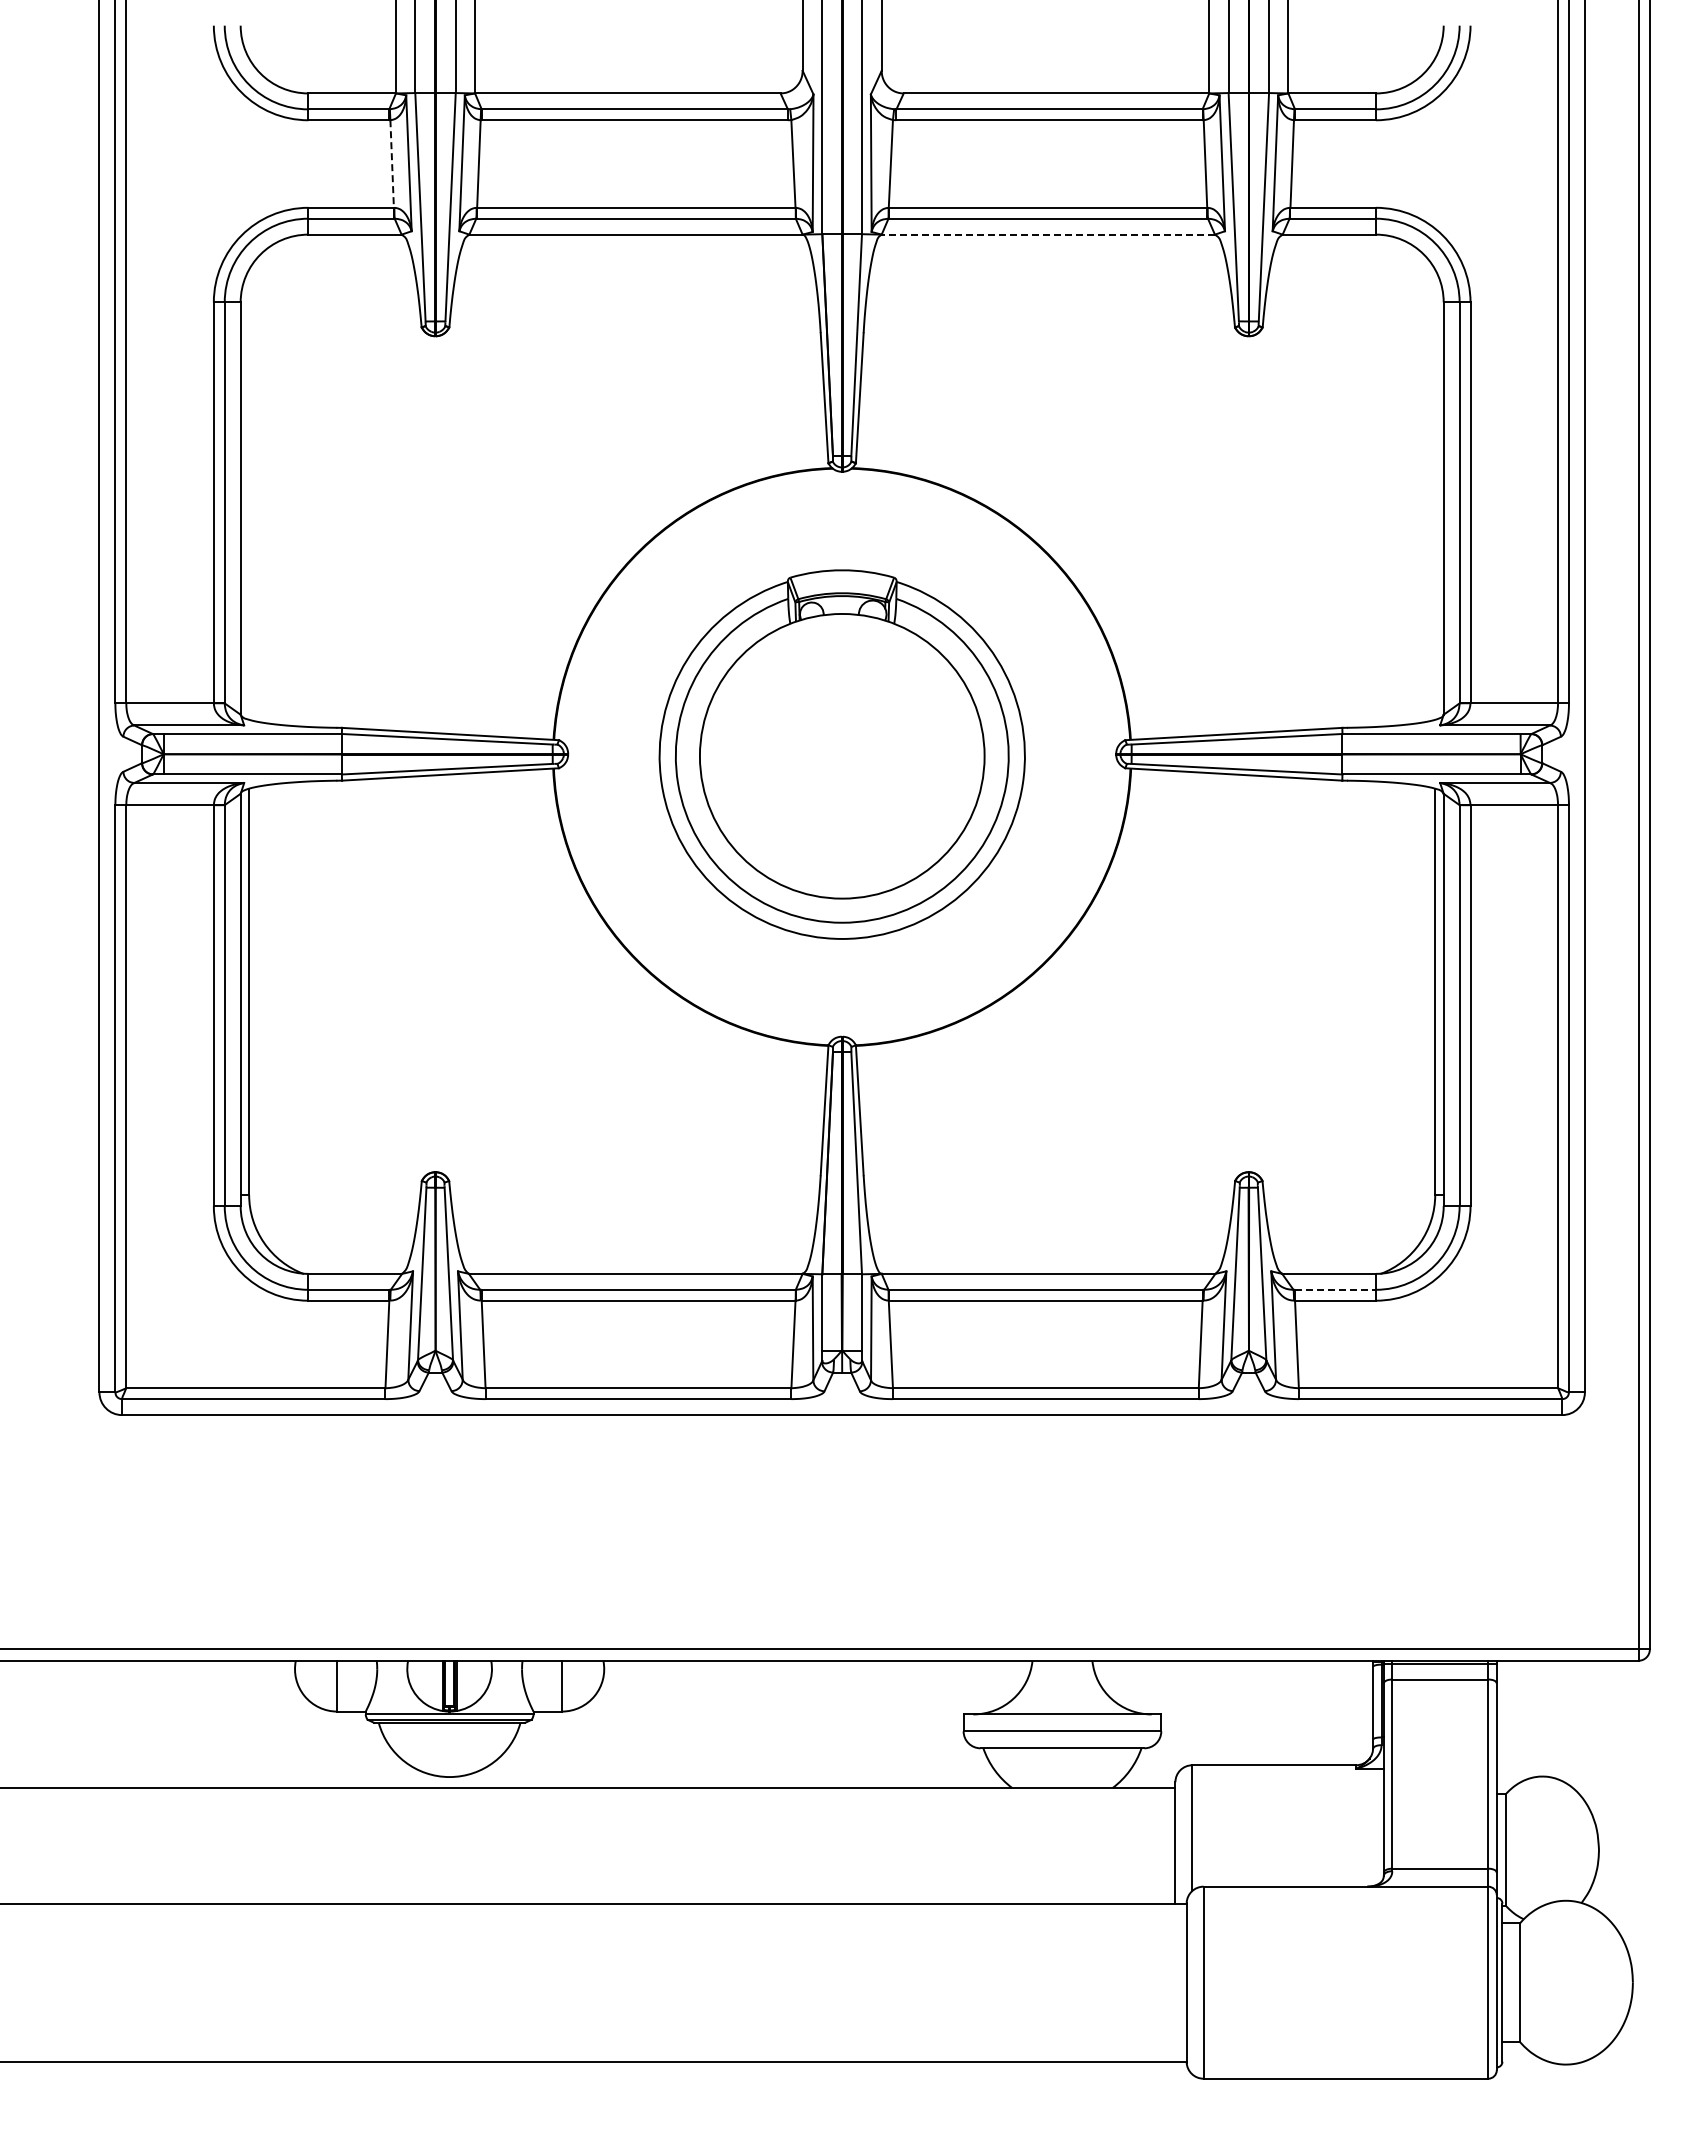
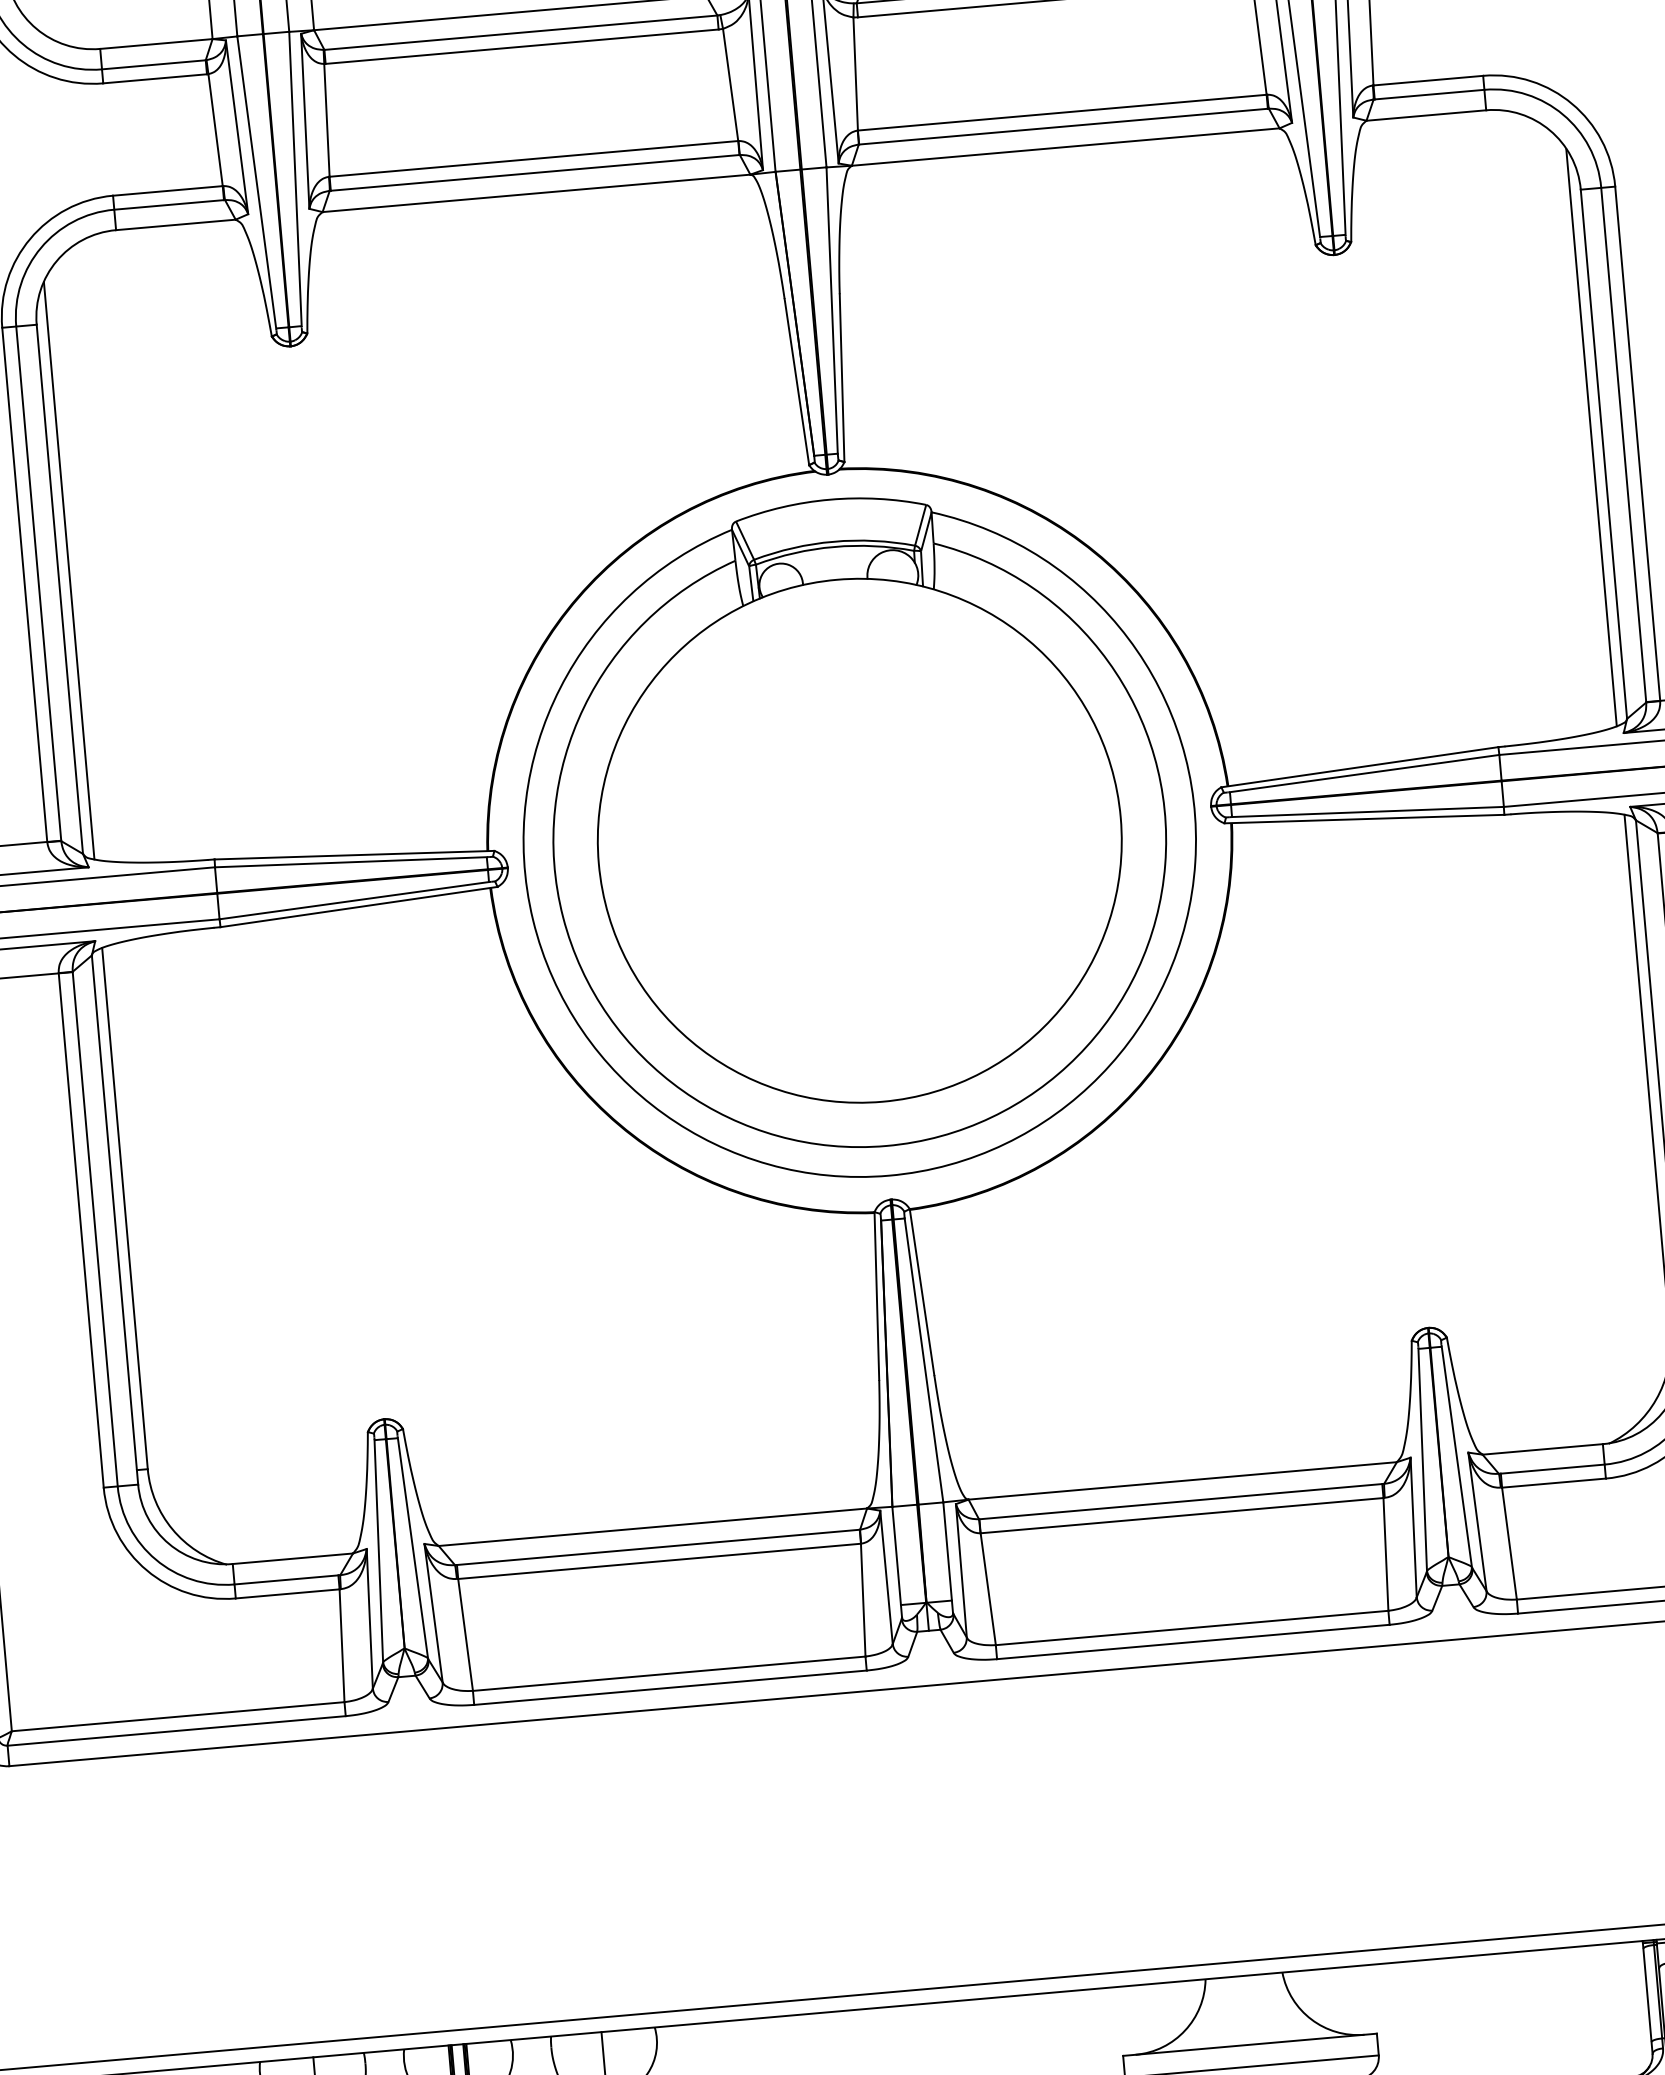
line: (392, 164) -> (216, 130), dashed -> solid
line: (1048, 234) -> (1065, 146), dashed -> solid
line: (249, 494) -> (69, 570), added
line: (1435, 494) -> (1591, 437), added
part: (842, 754) -> (859, 837), size x1.43
line: (1335, 1289) -> (1552, 1468), dashed -> solid

